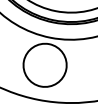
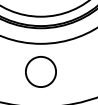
circle: (44, 64) -> (40, 71), size x0.7

